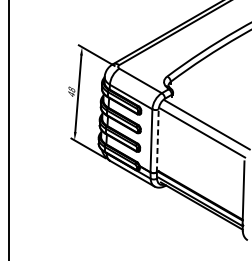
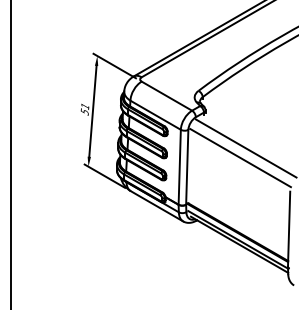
text: (71, 92) -> (84, 109), 48 -> 51
line: (157, 140) -> (187, 166), dashed -> solid

